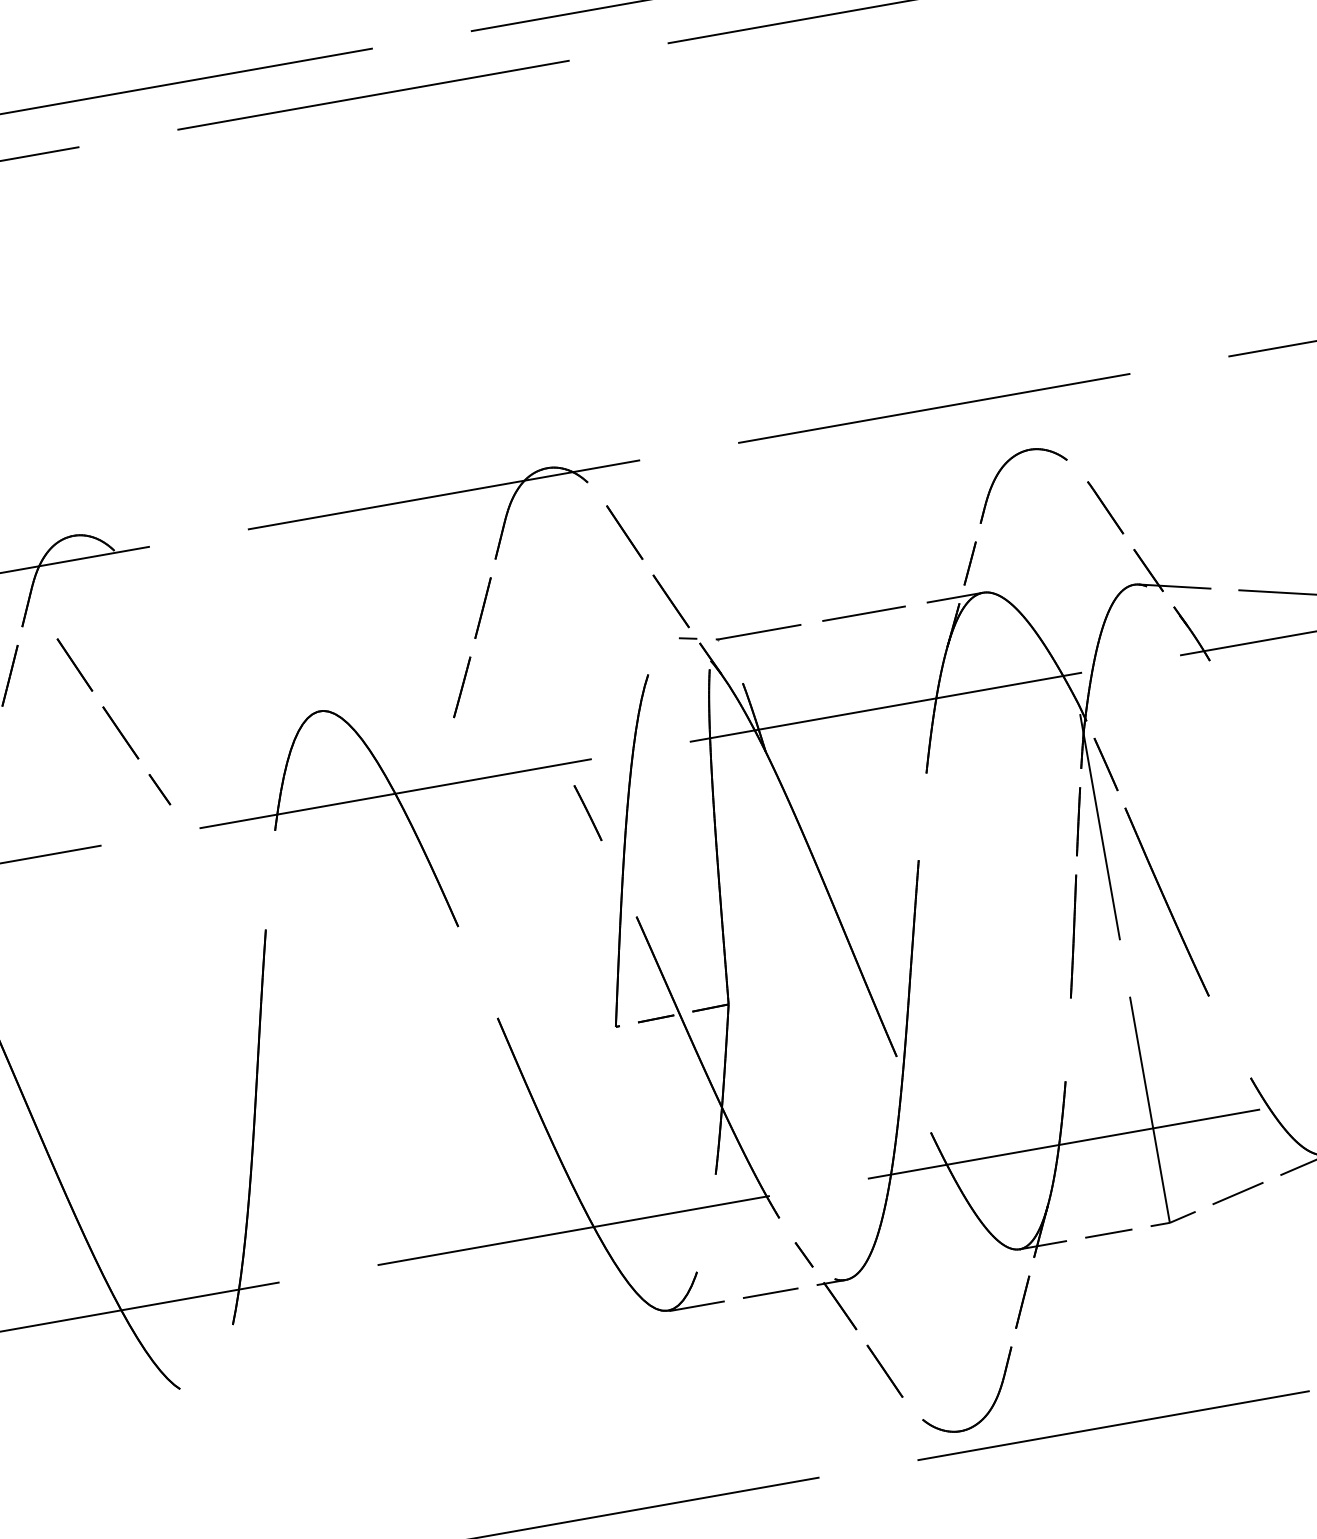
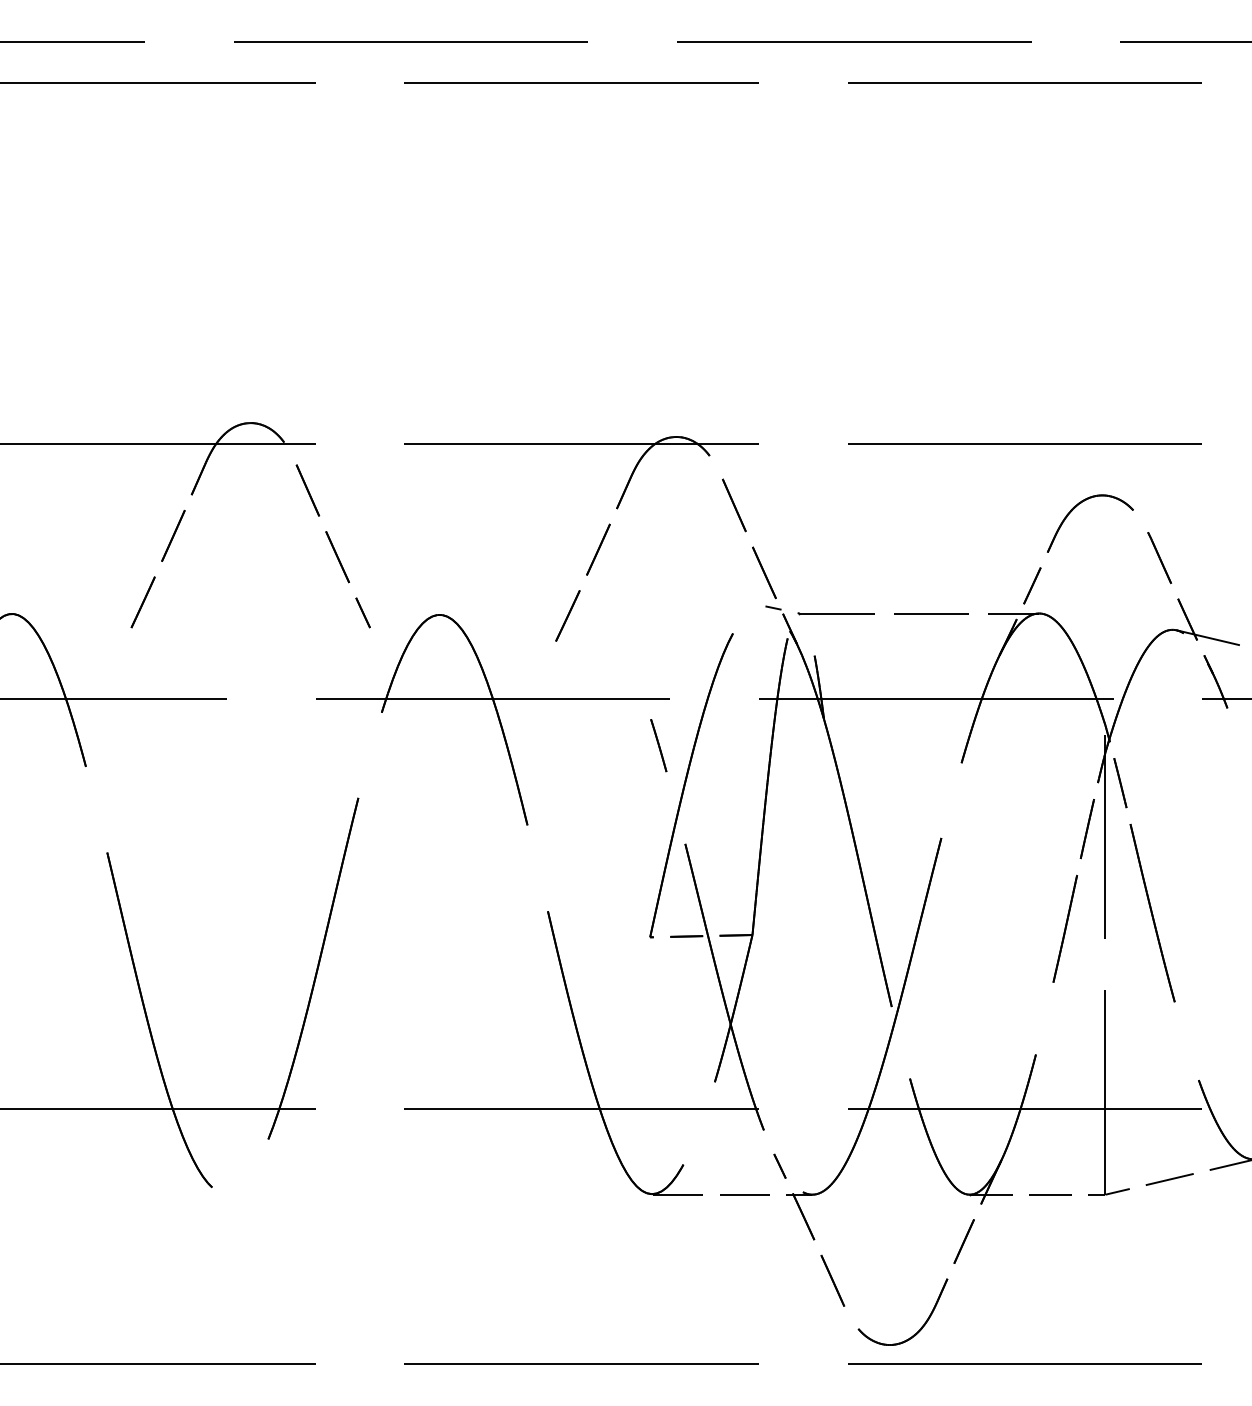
part: (113, 722) -> (332, 546), moved

